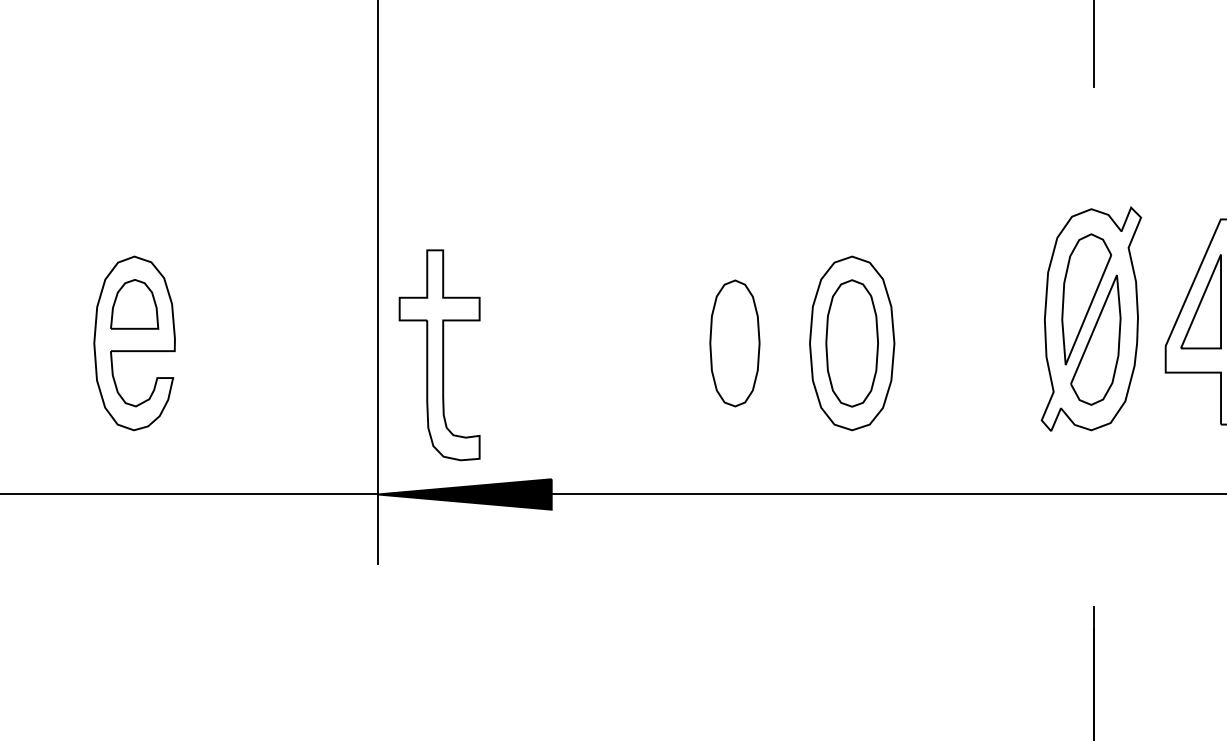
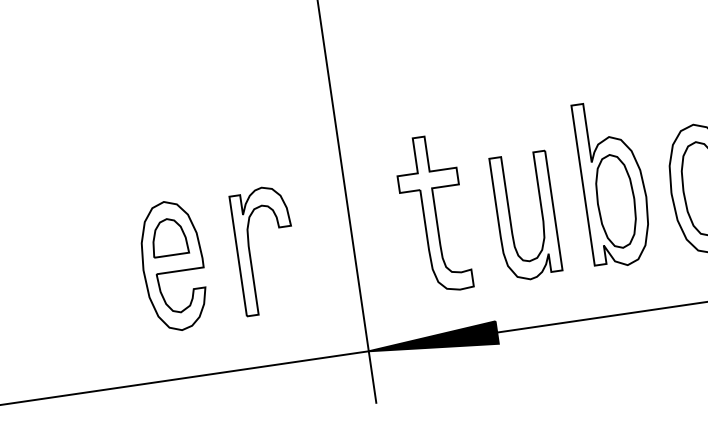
part: (734, 318) -> (613, 183), added
part: (239, 340) -> (250, 252), added
part: (591, 346) -> (510, 219), added
part: (439, 355) -> (433, 214), moved

